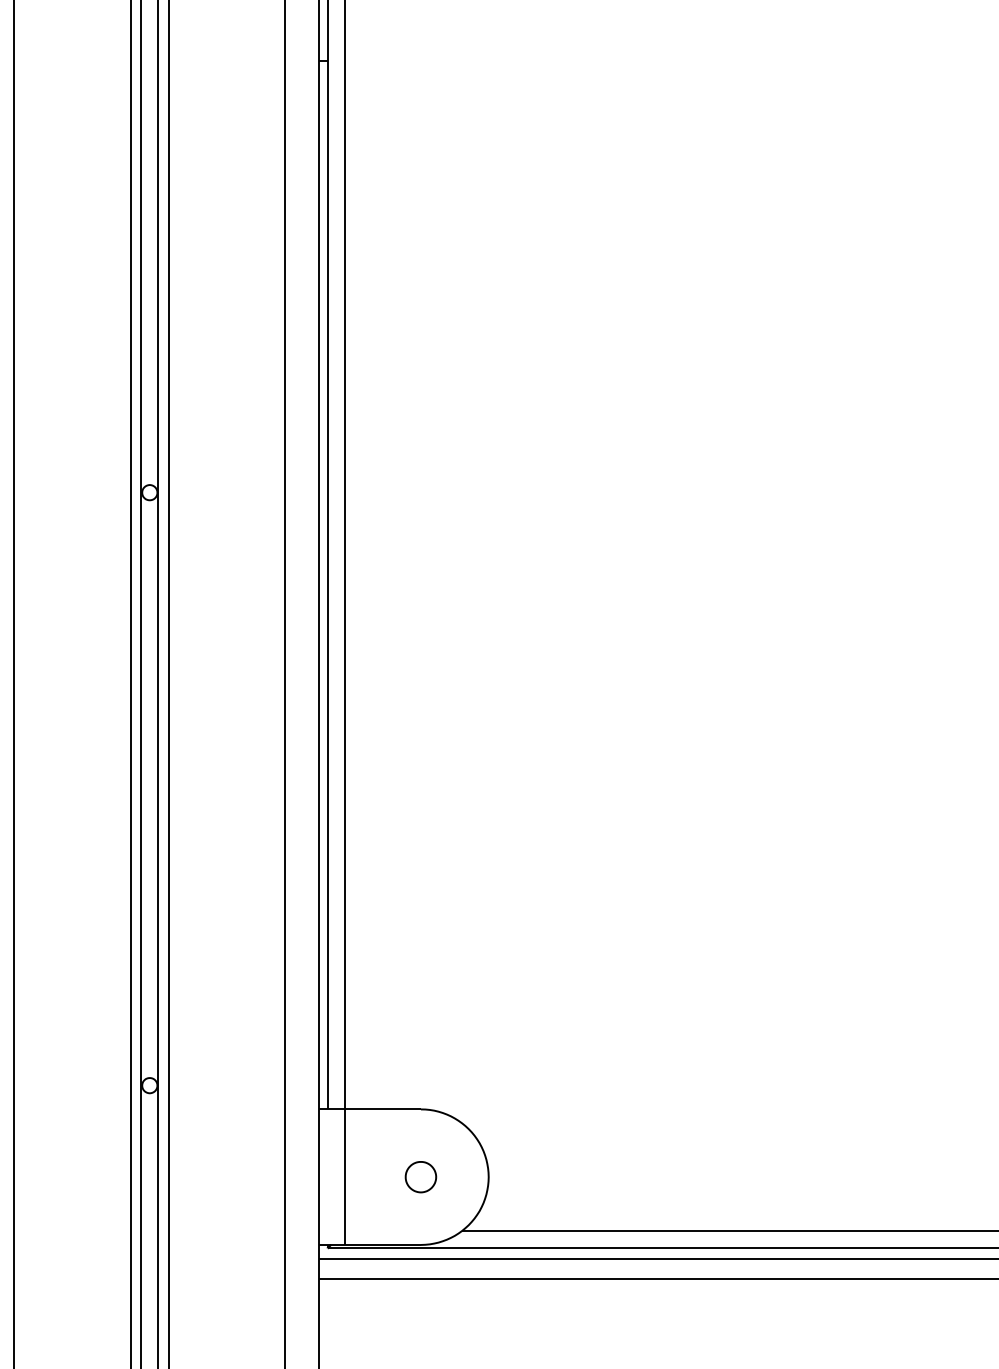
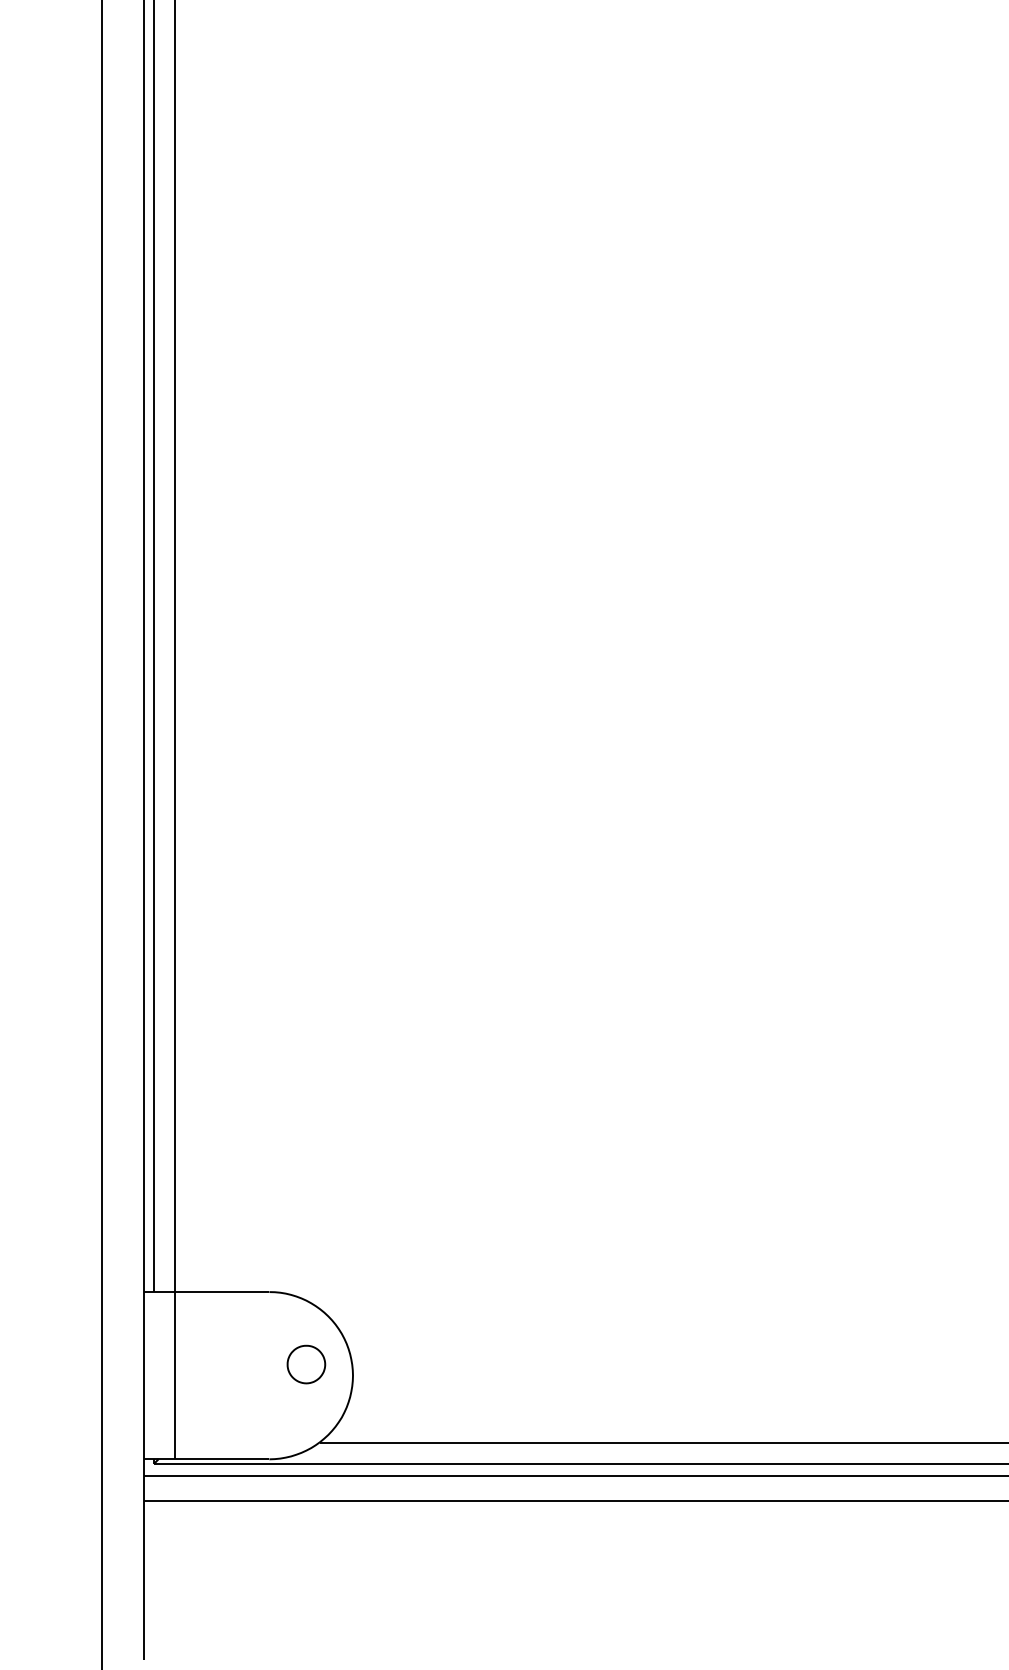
part: (420, 1177) -> (305, 1364), moved

